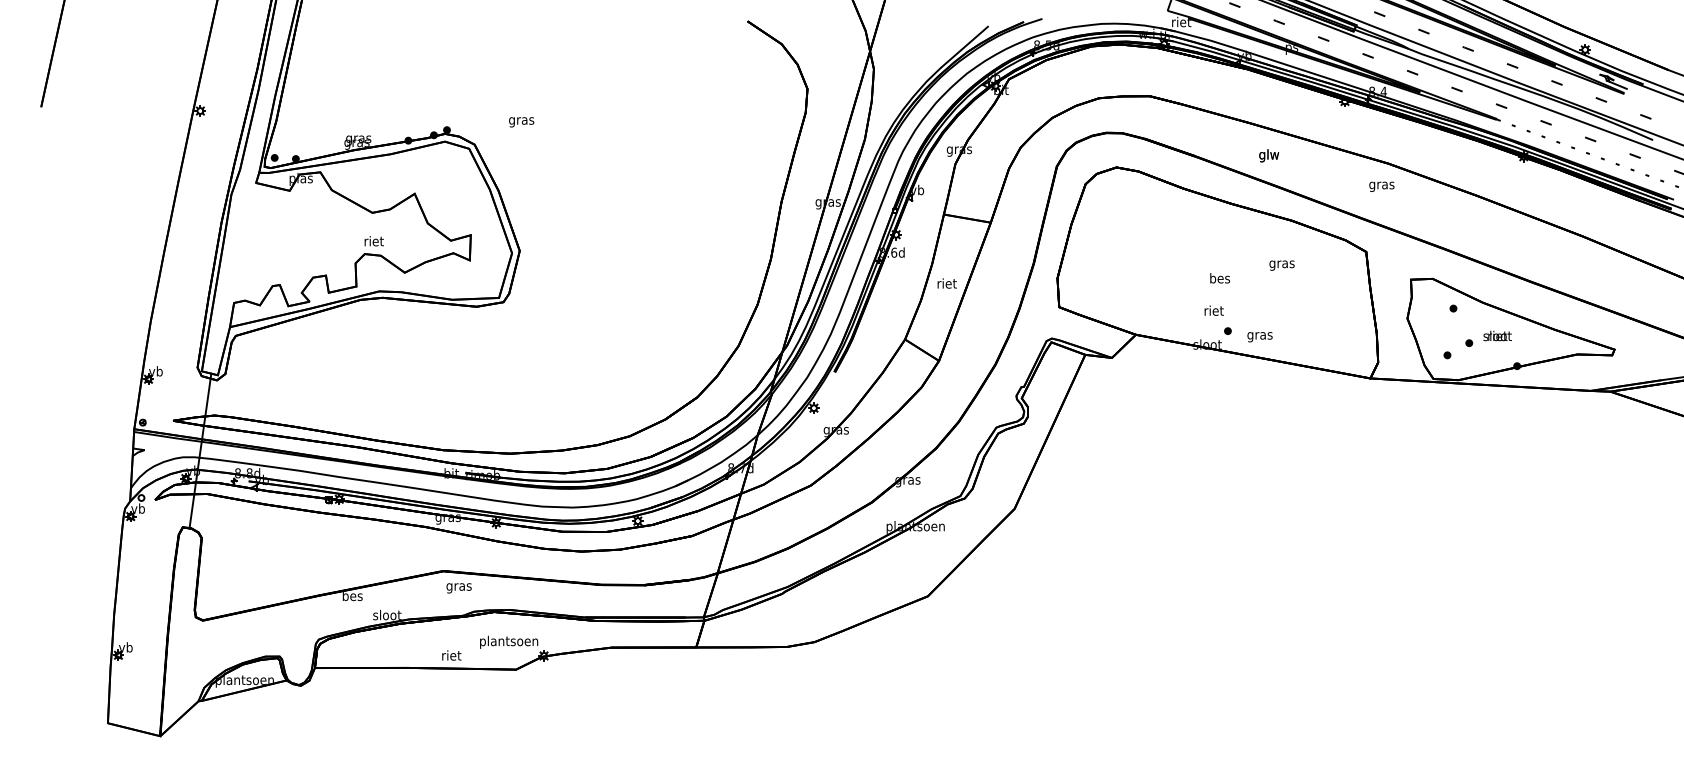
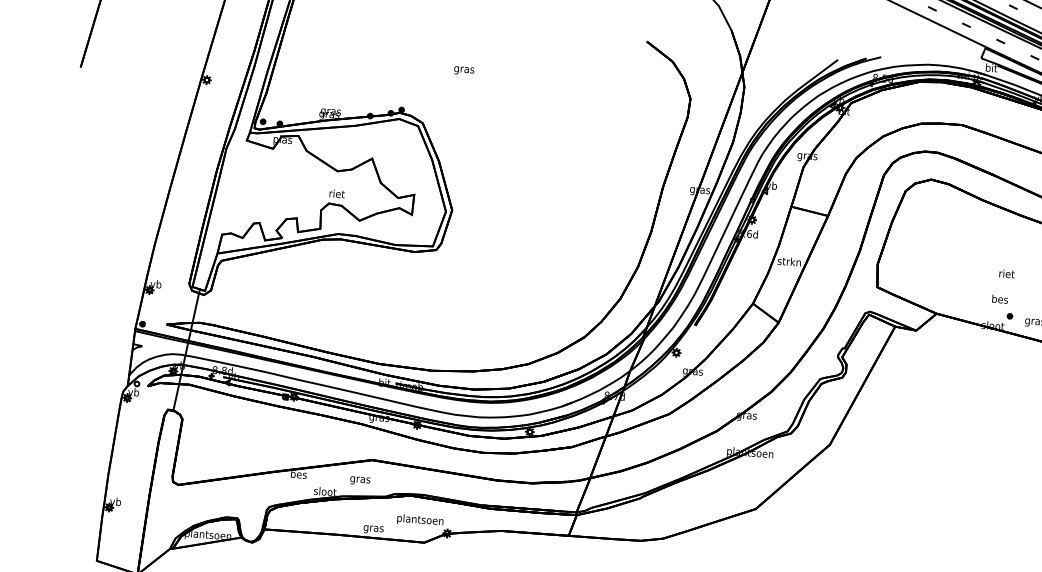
text: (1181, 21) -> (991, 67), riet -> bit
text: (521, 122) -> (464, 71), moved
text: (1220, 278) -> (1007, 274), bes -> riet
text: (946, 283) -> (789, 261), riet -> strkn
text: (1213, 310) -> (999, 299), riet -> bes
text: (458, 588) -> (359, 481), moved
text: (451, 656) -> (373, 528), riet -> gras

